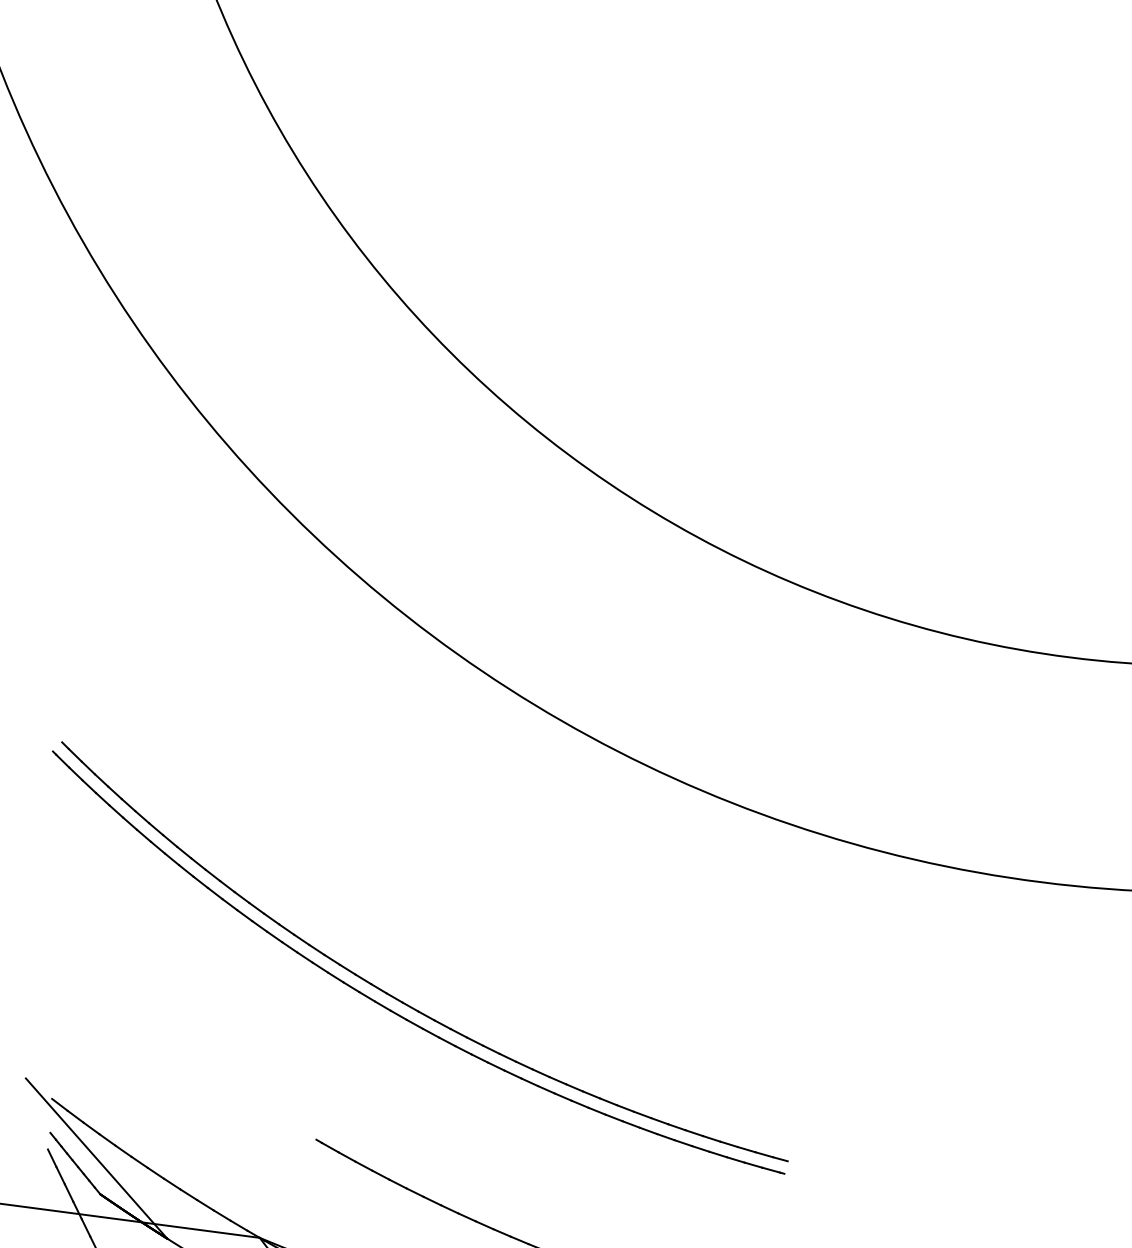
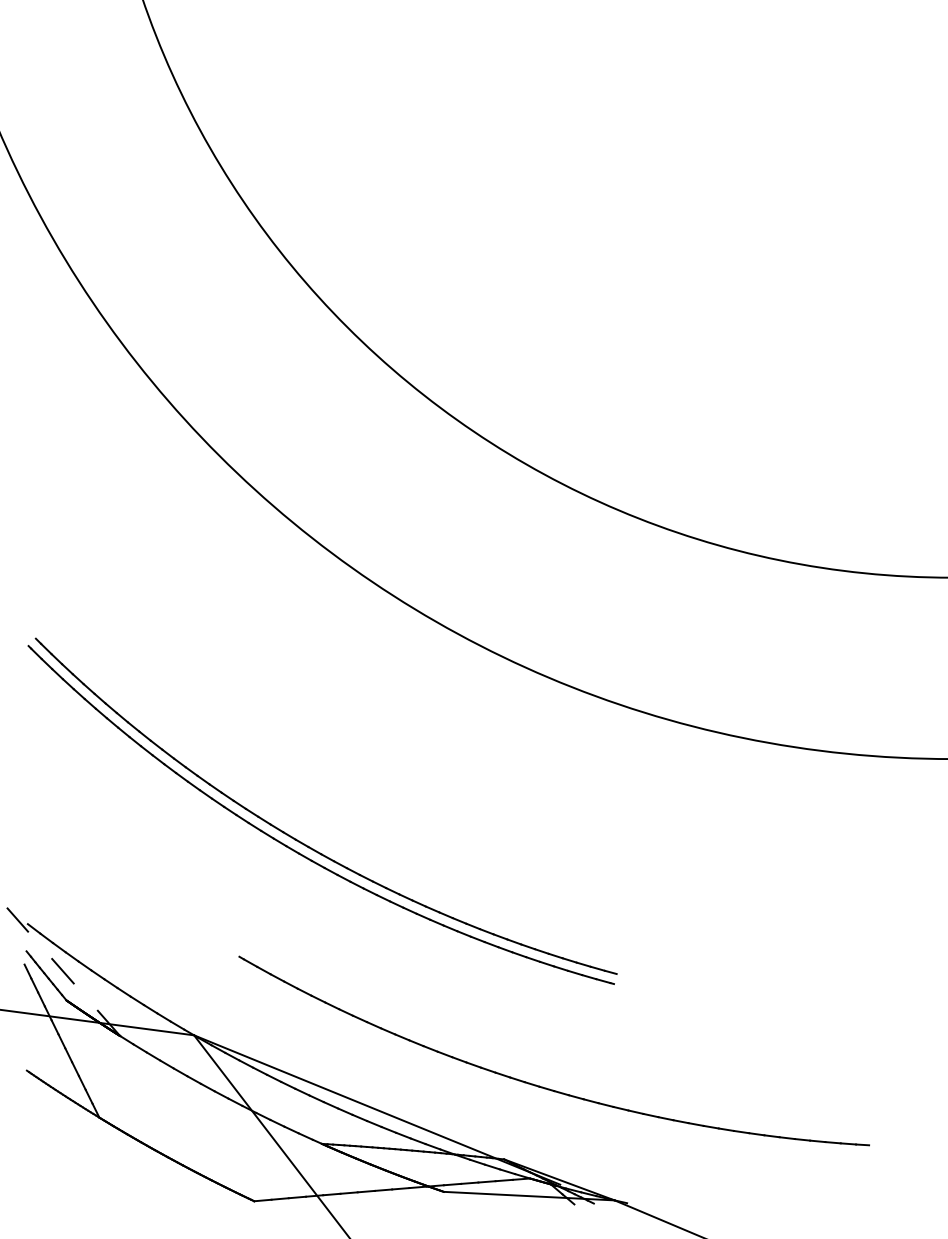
line: (96, 1158) -> (63, 971), solid -> dashed

